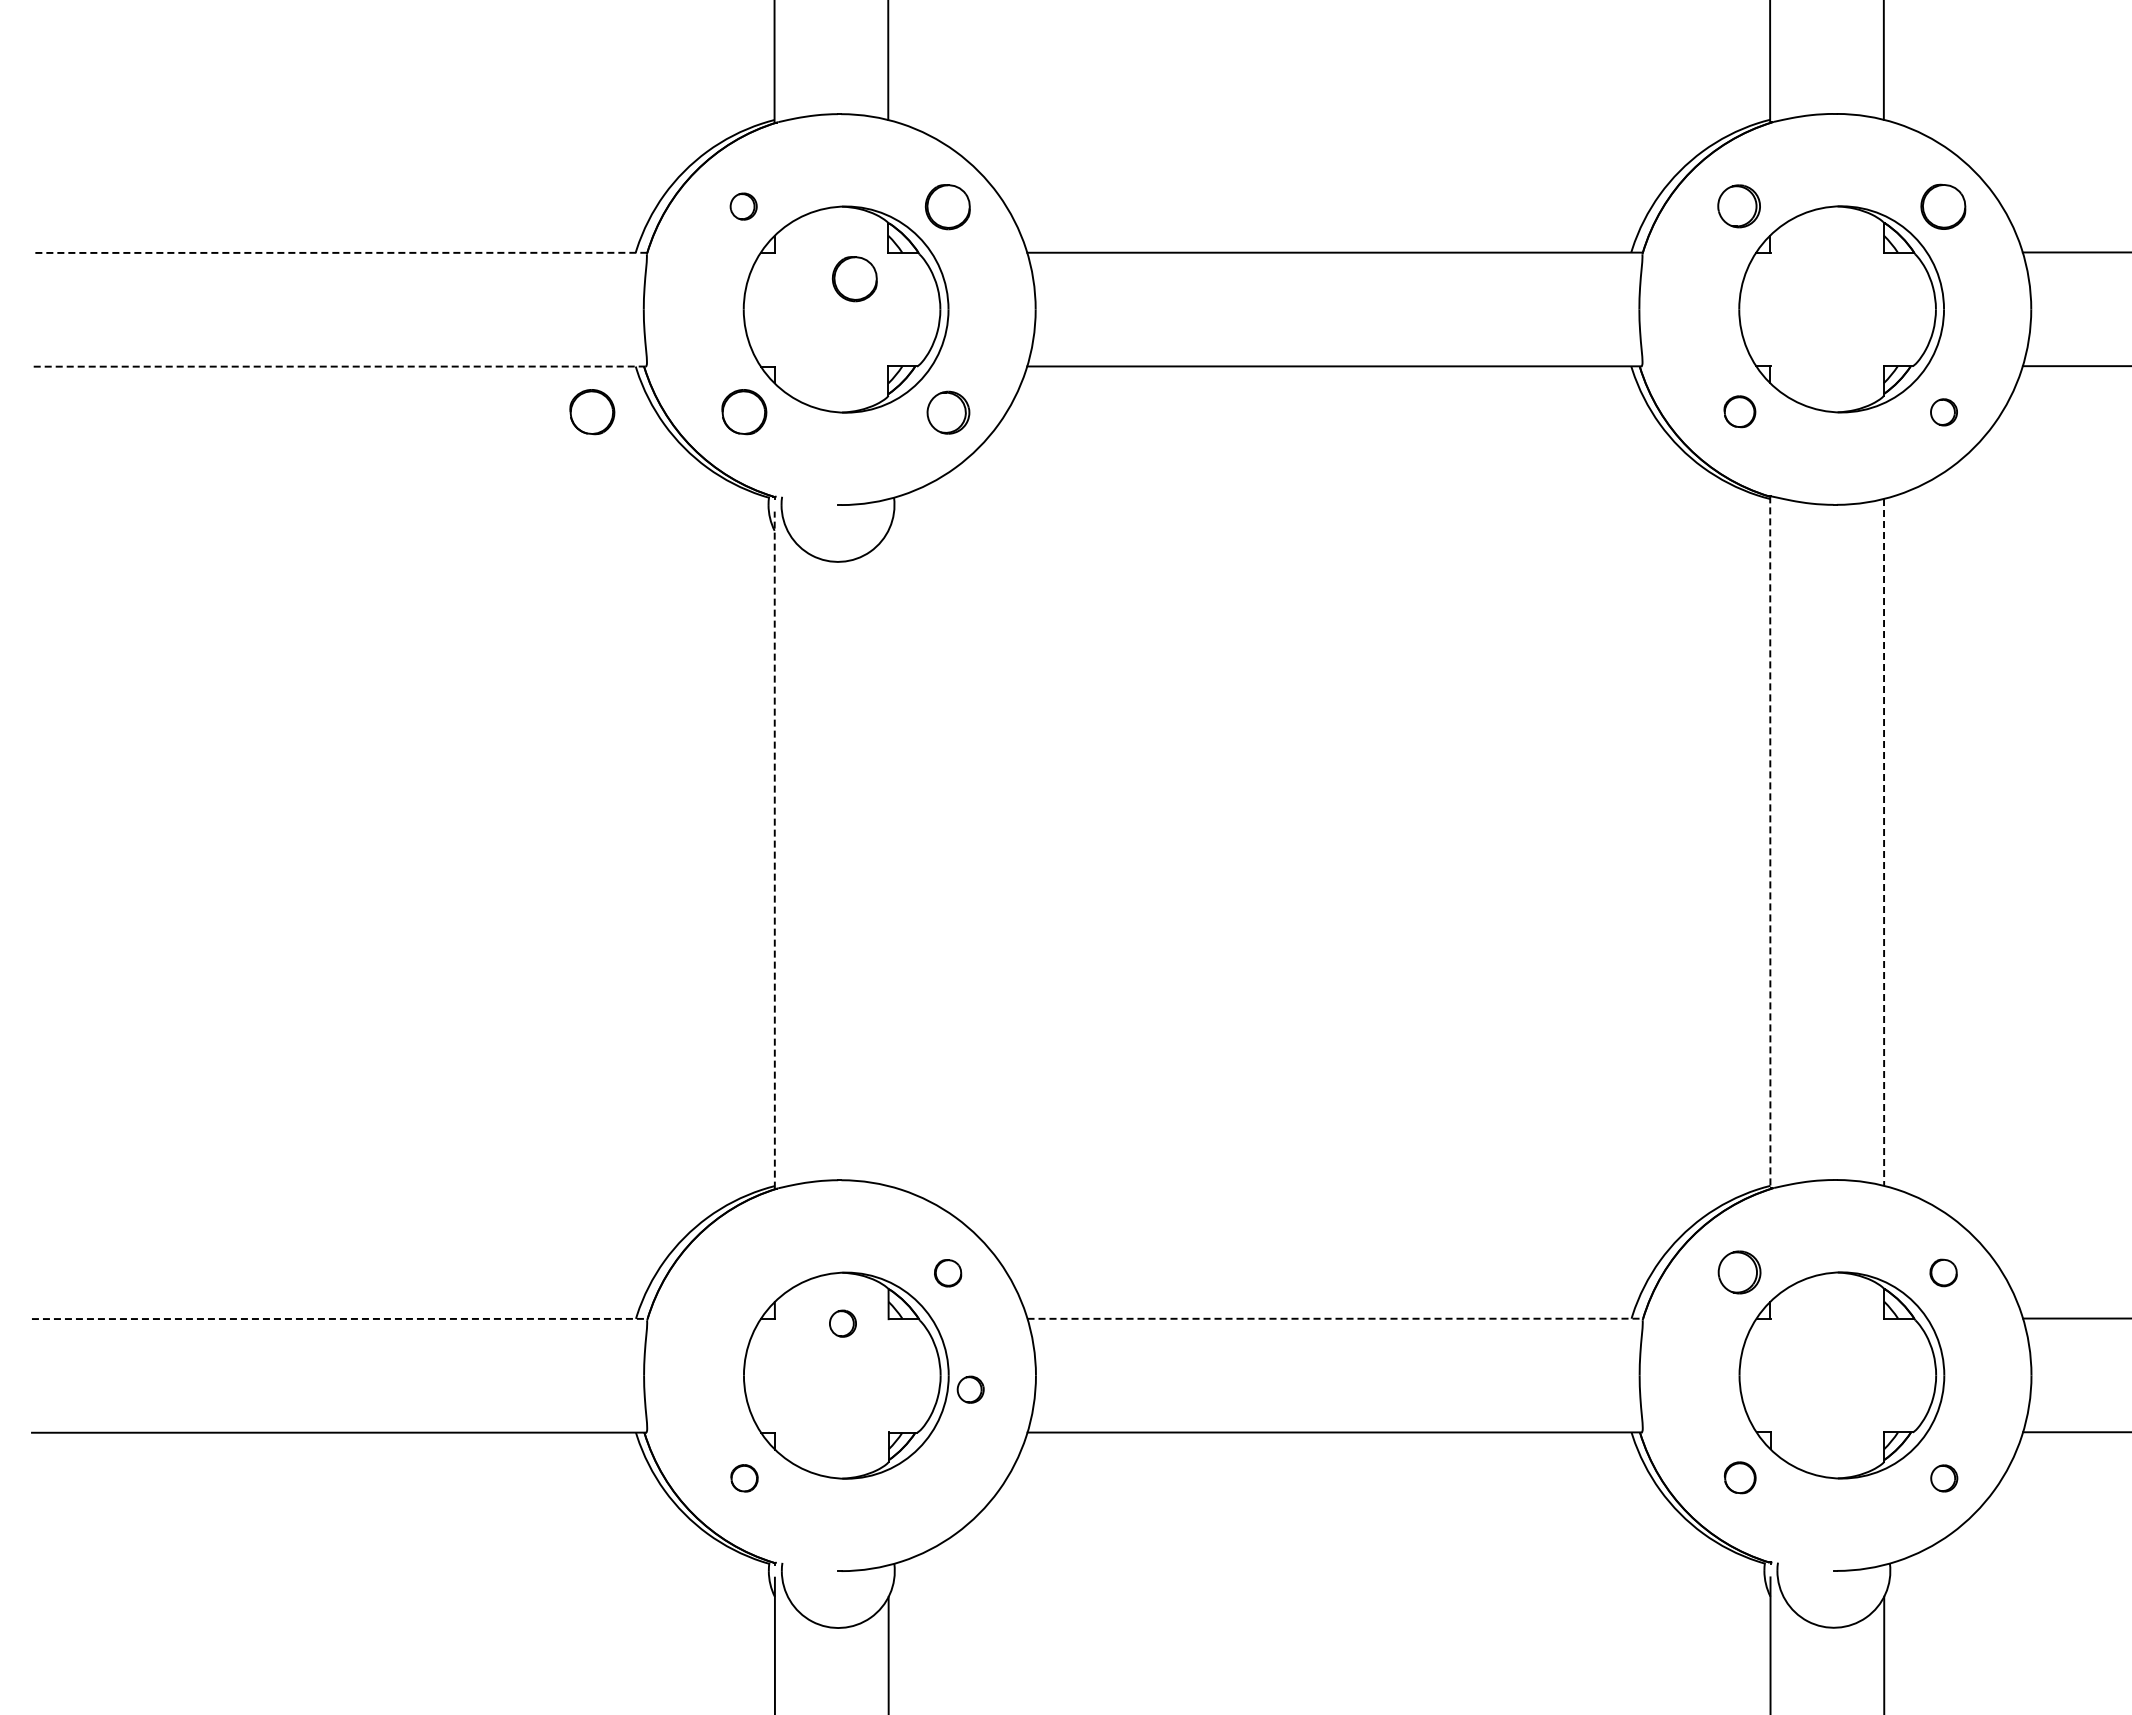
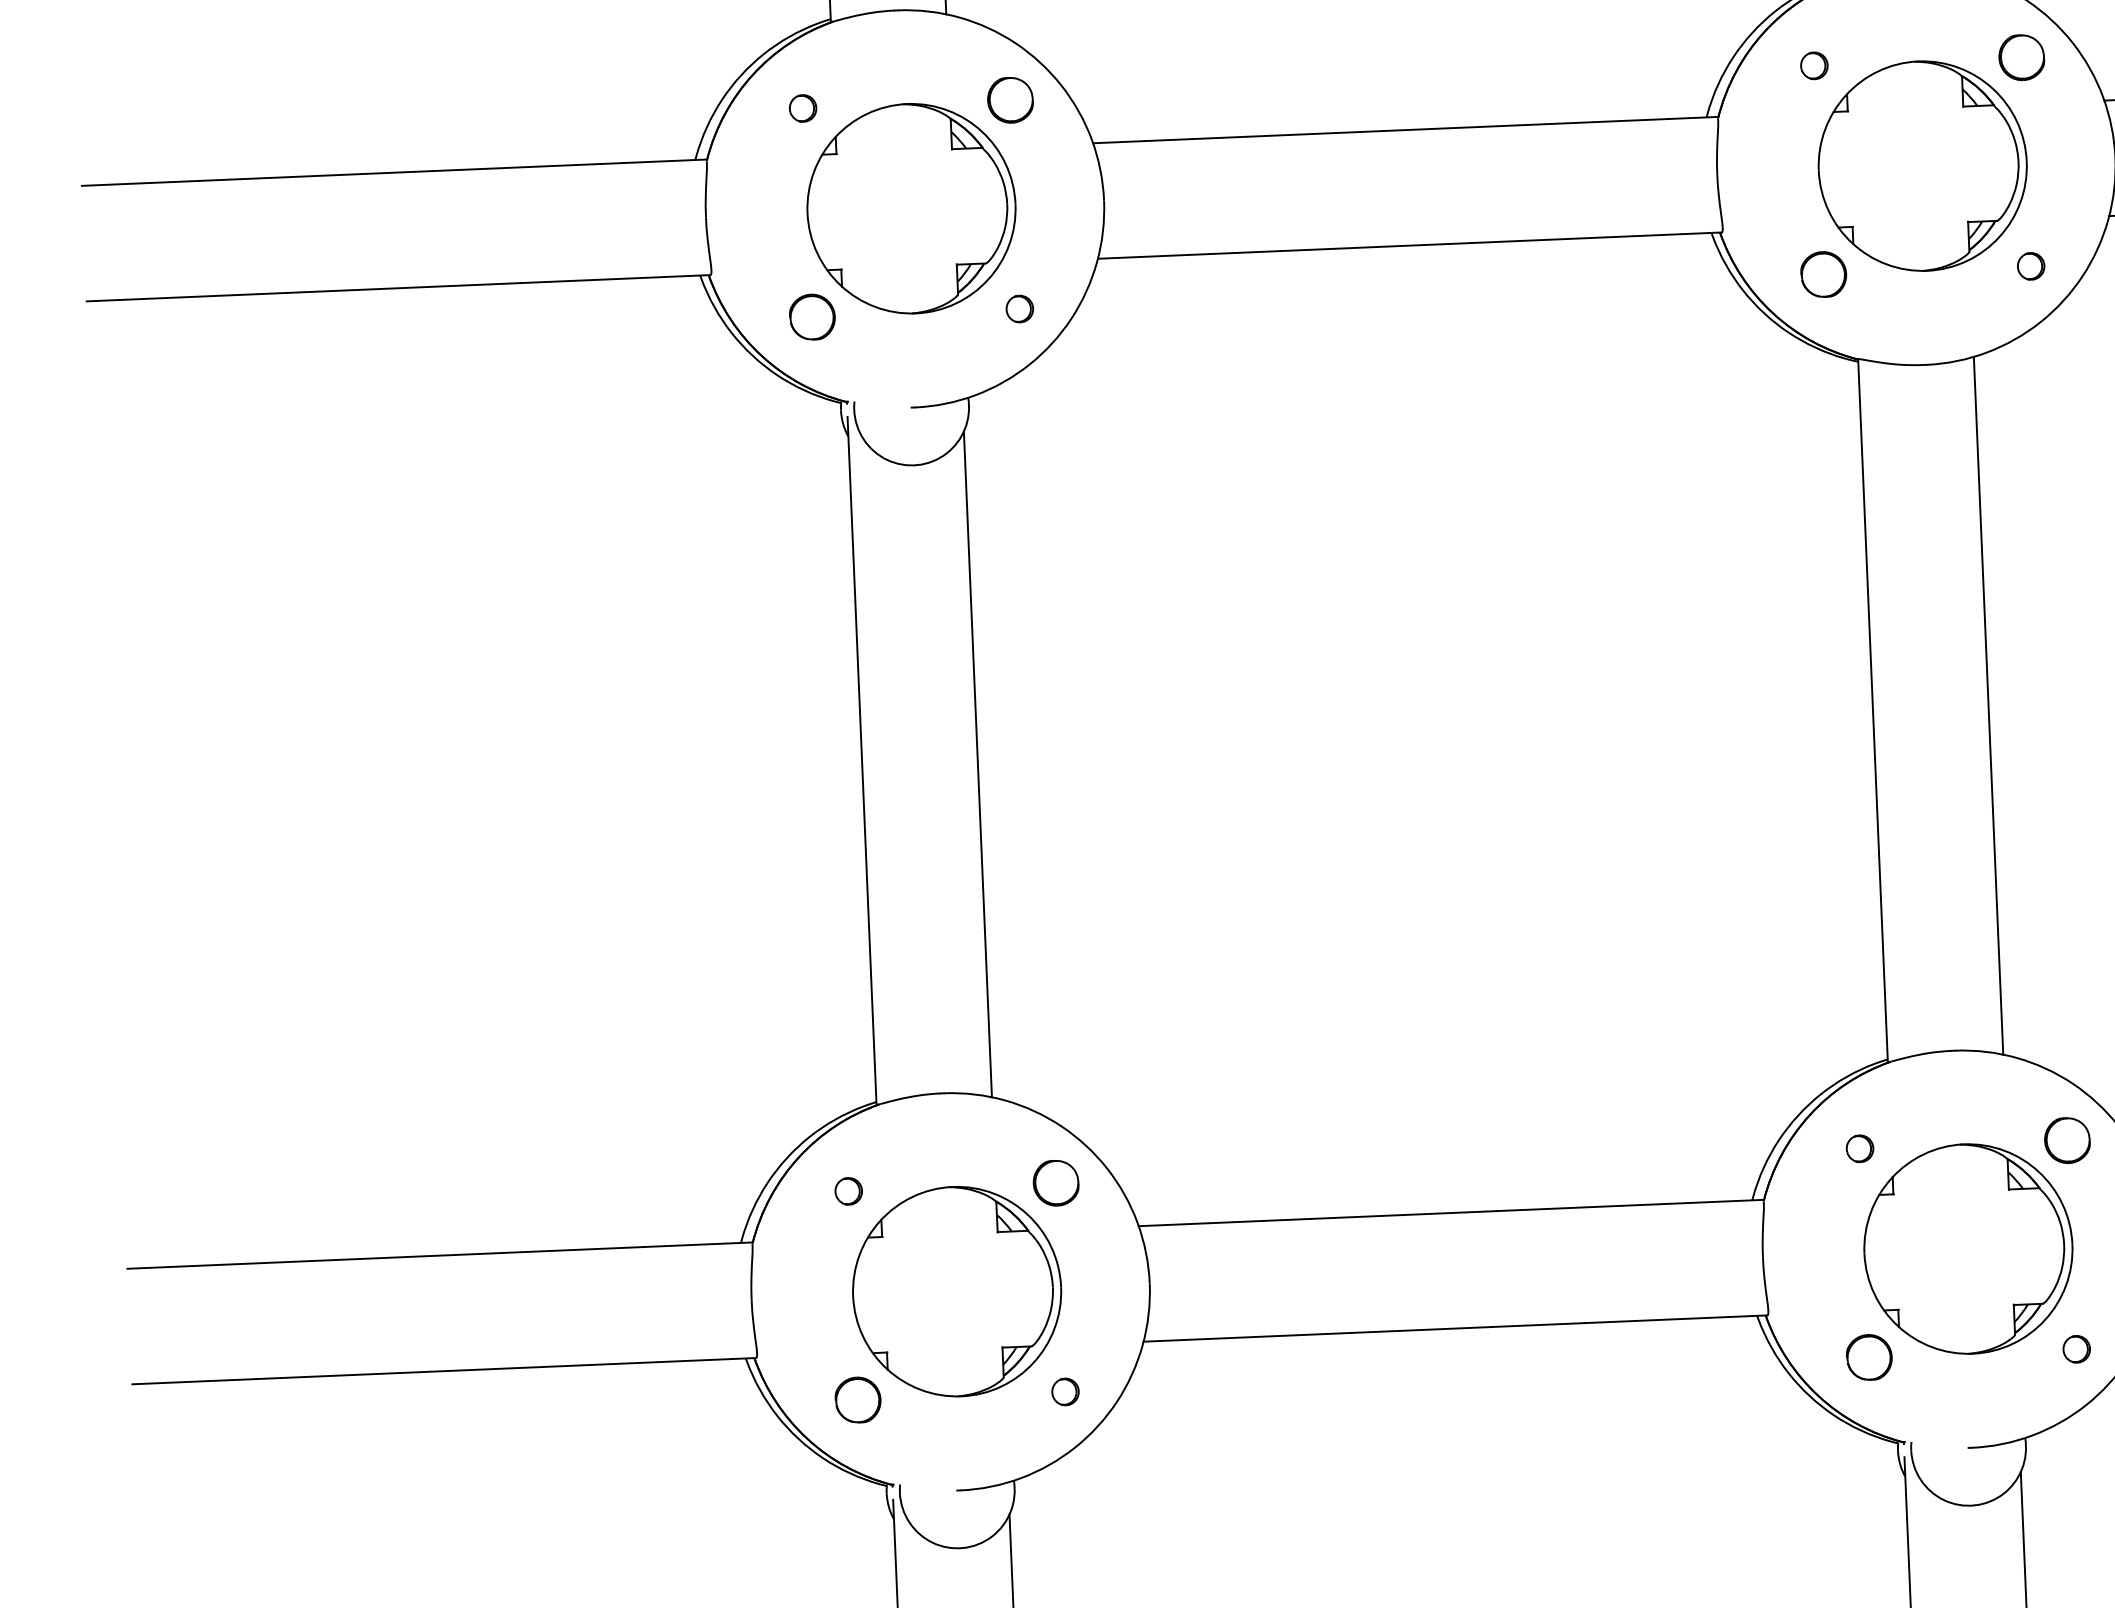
part: (1739, 206) -> (1814, 65), size x0.62
line: (339, 252) -> (394, 172), dashed -> solid
part: (854, 279) -> (918, 177), removed
line: (338, 366) -> (398, 288), dashed -> solid
part: (1739, 411) -> (1823, 274), size x1.43
part: (592, 412) -> (658, 324), removed
part: (948, 412) -> (1019, 308), size x0.62
line: (1770, 842) -> (1873, 710), dashed -> solid
line: (1884, 842) -> (1988, 705), dashed -> solid
line: (774, 850) -> (861, 761), dashed -> solid
line: (888, 858) -> (977, 764), added
part: (1739, 1272) -> (1860, 1148), size x0.62
part: (1943, 1272) -> (2067, 1140), size x1.67
part: (947, 1273) -> (1055, 1183), size x1.67
line: (339, 1318) -> (439, 1255), dashed -> solid
line: (1335, 1318) -> (1451, 1212), dashed -> solid
part: (842, 1323) -> (848, 1191), moved
part: (970, 1389) -> (1065, 1391), moved
part: (1740, 1477) -> (1869, 1357), size x1.43
part: (744, 1478) -> (858, 1400), size x1.67

